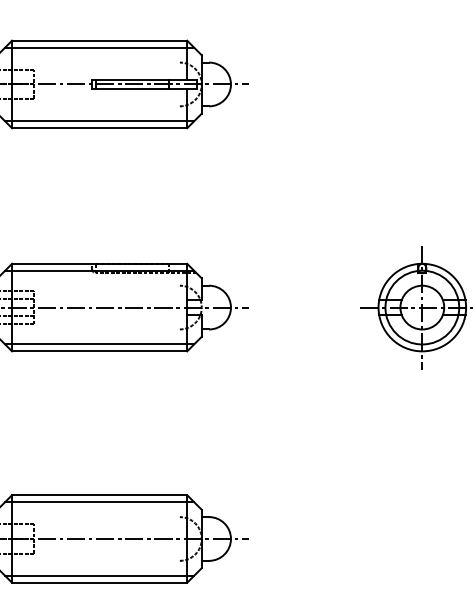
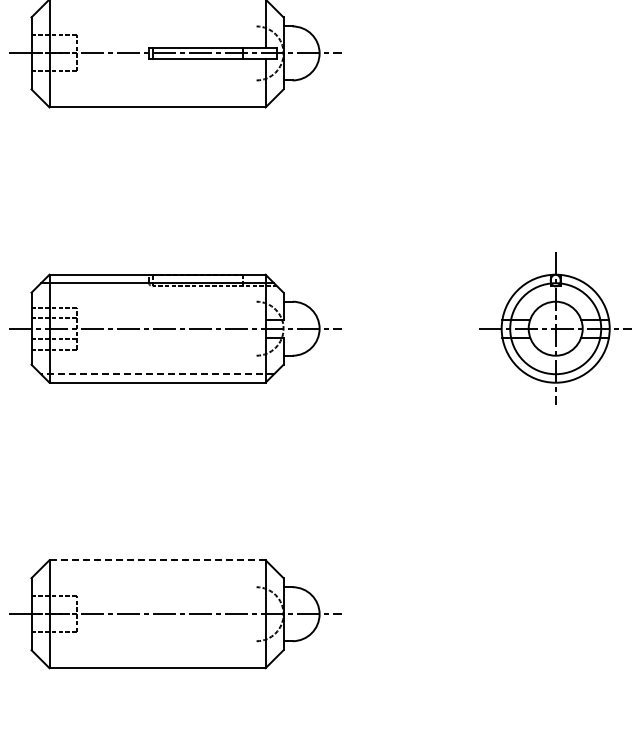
line: (99, 47) -> (157, 7), removed
line: (99, 120) -> (157, 98), removed
line: (99, 344) -> (157, 374), solid -> dashed
line: (99, 495) -> (157, 560), solid -> dashed
line: (99, 501) -> (157, 568), removed
line: (99, 575) -> (157, 659), removed

